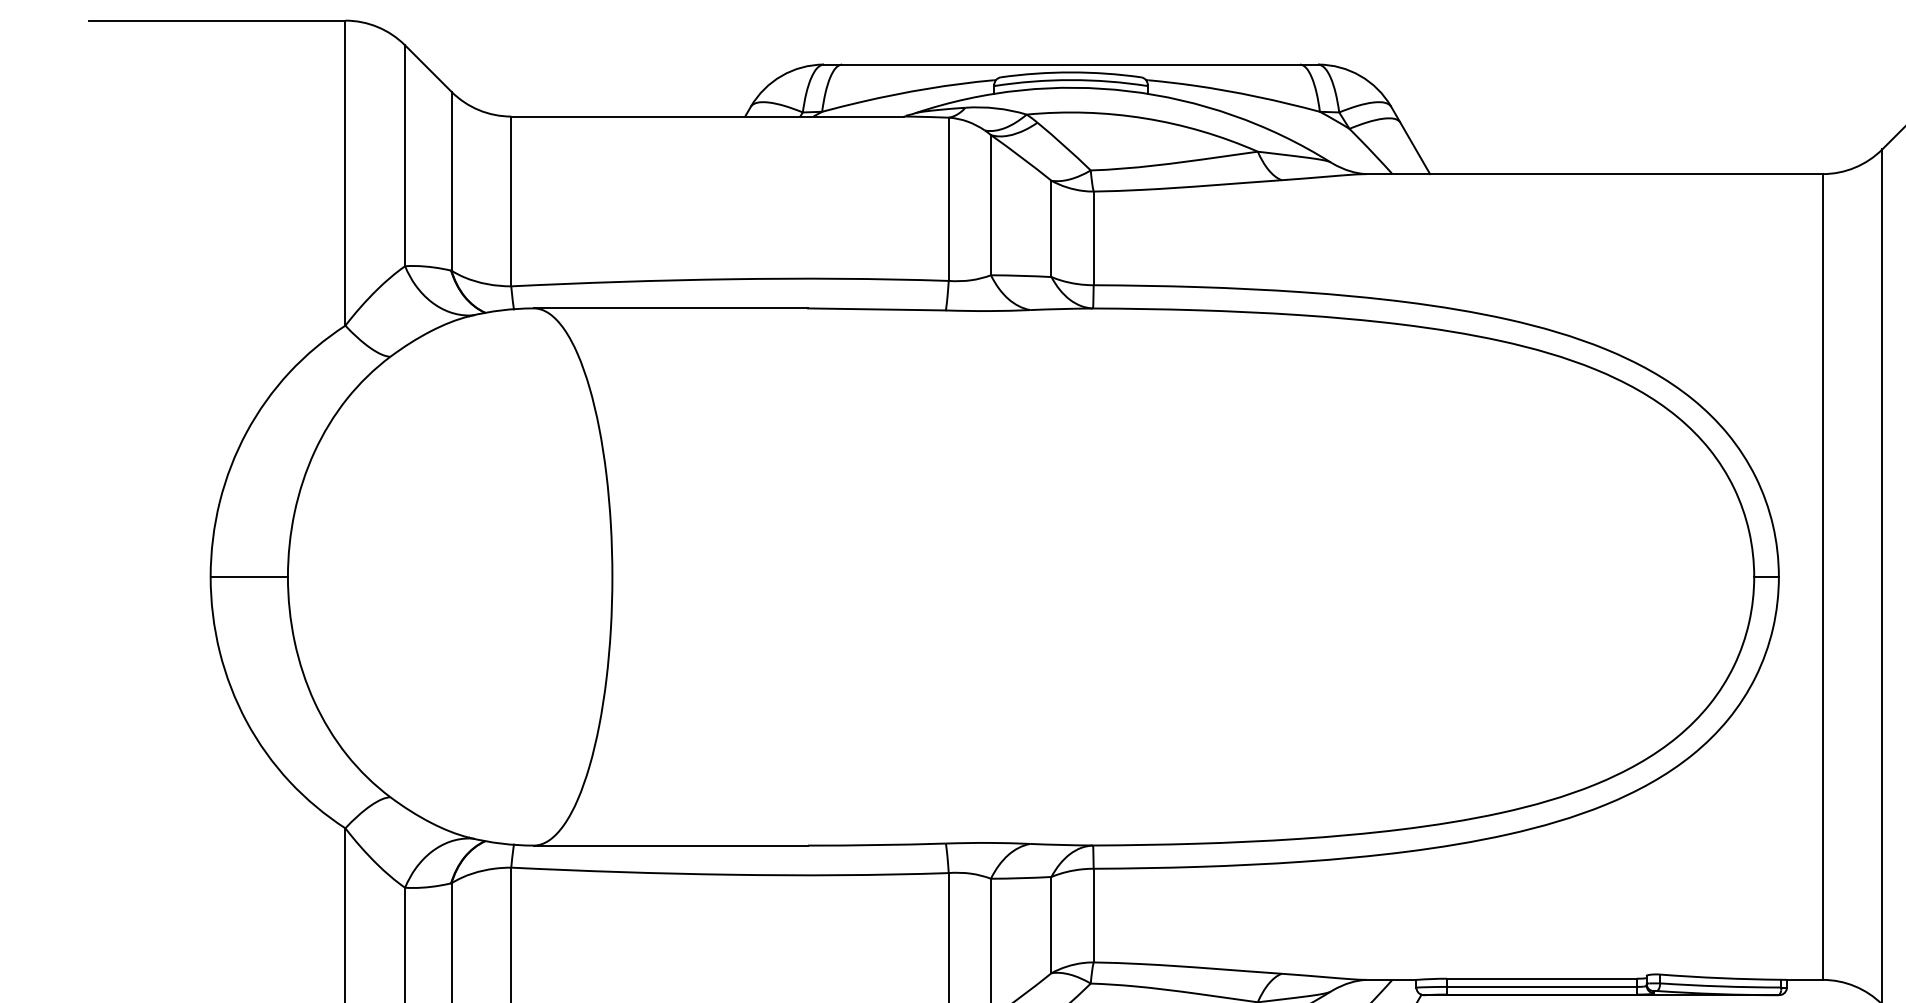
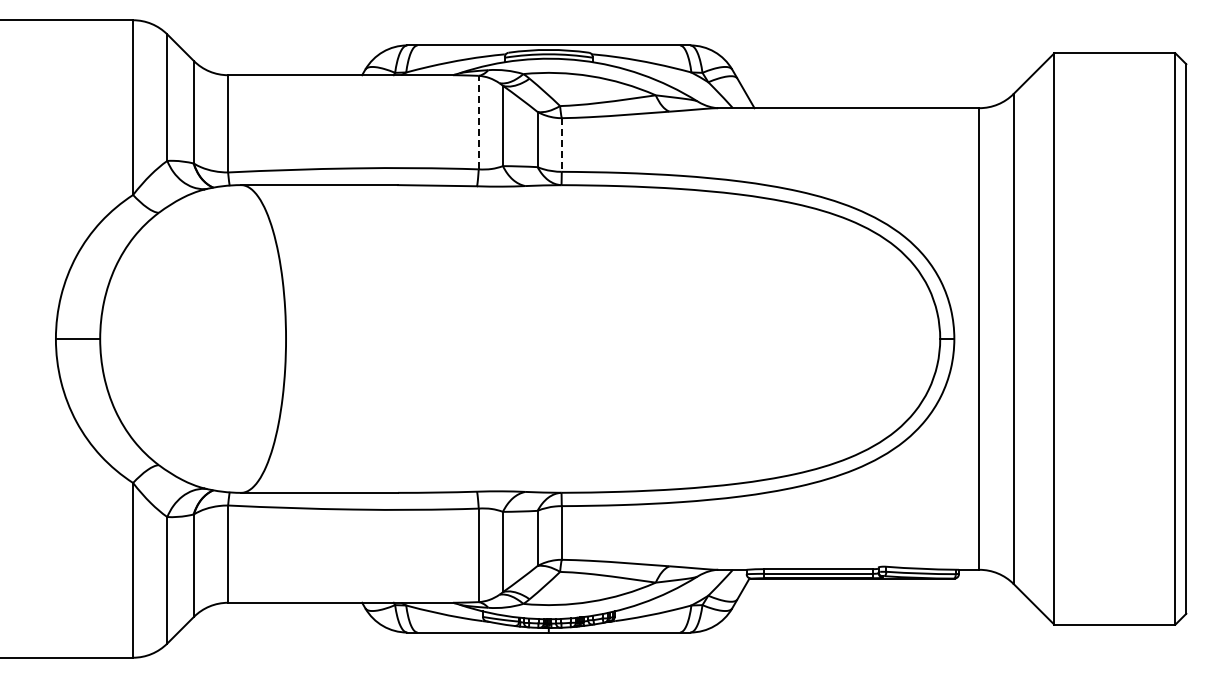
line: (948, 199) -> (478, 122), solid -> dashed
line: (1093, 239) -> (561, 145), solid -> dashed

